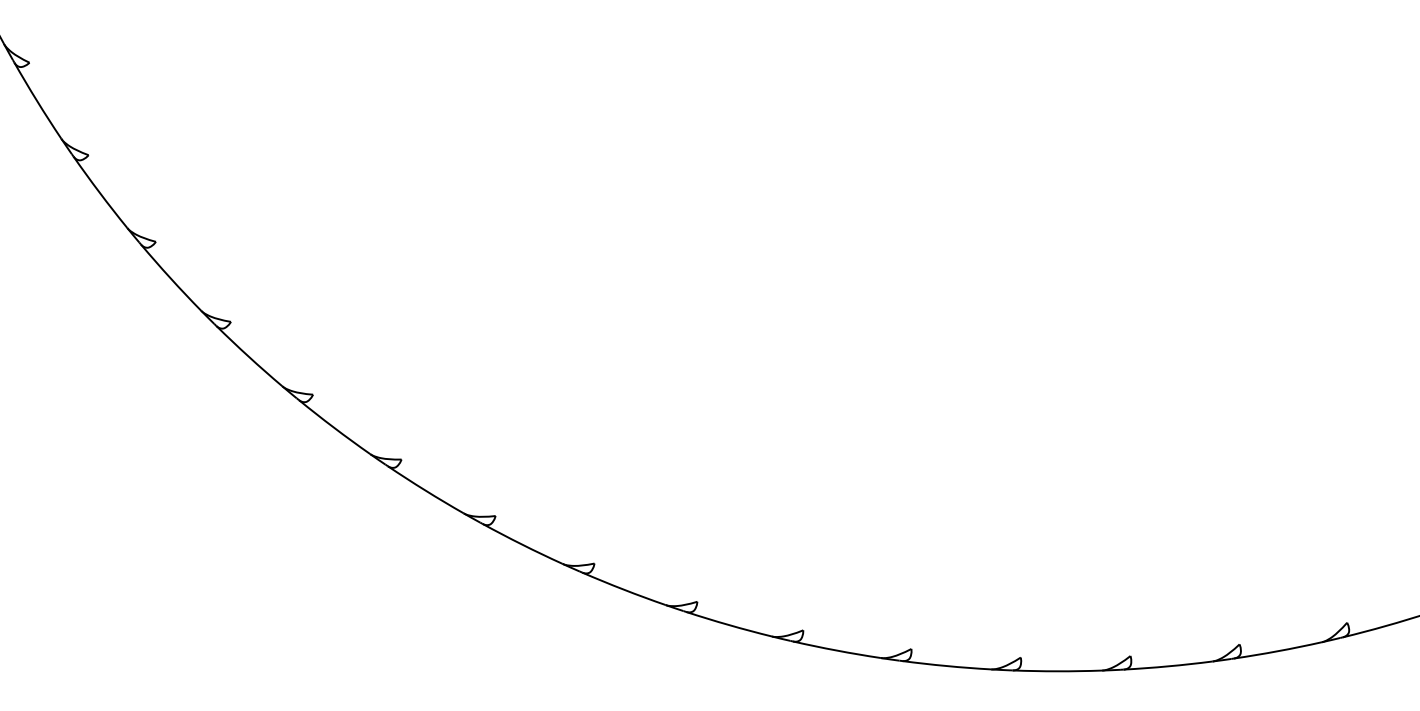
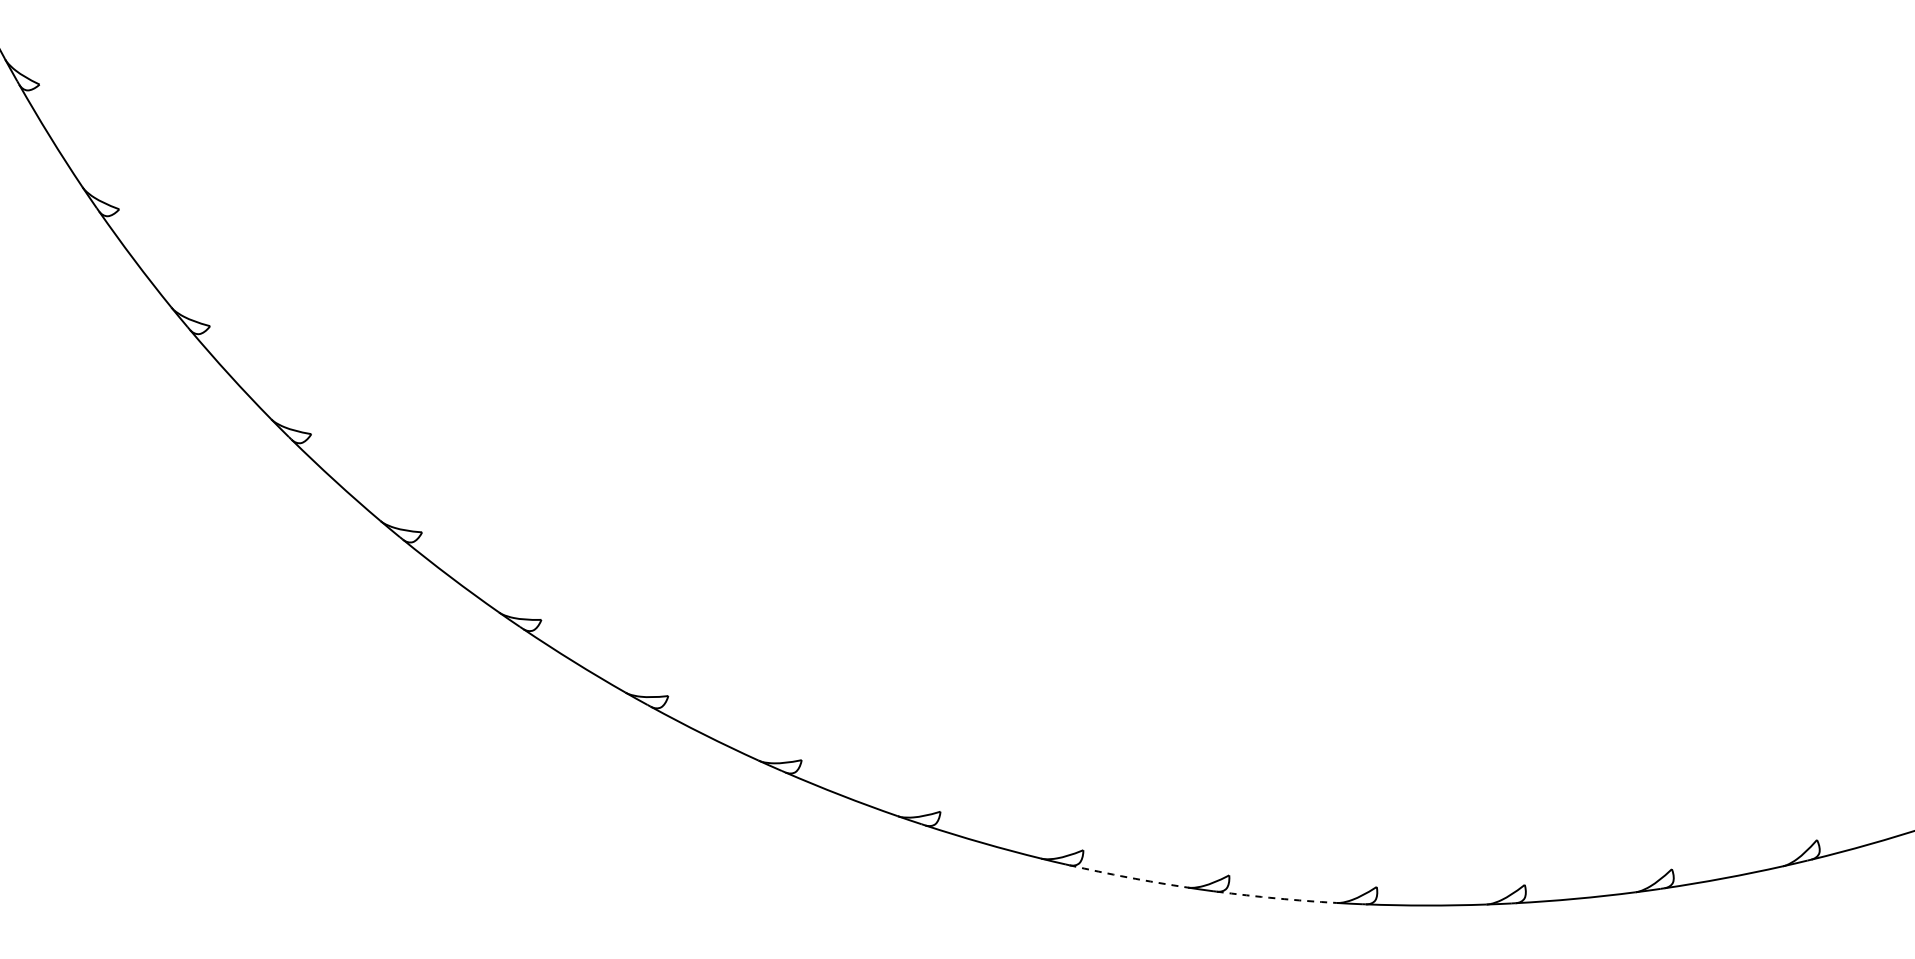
arc: (836, 650) -> (1128, 877), solid -> dashed
arc: (946, 666) -> (1276, 898), solid -> dashed

